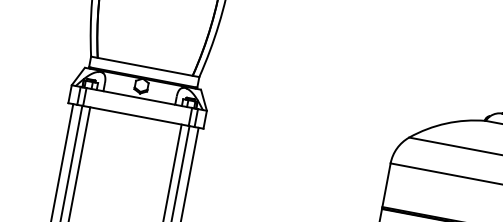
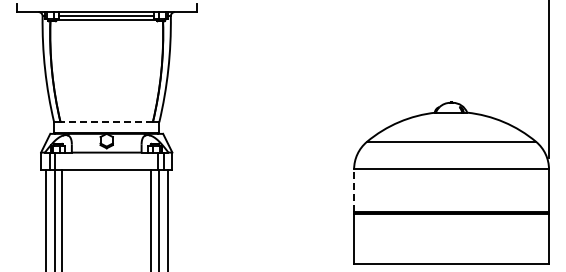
line: (144, 66) -> (106, 122), solid -> dashed
line: (386, 185) -> (354, 190), solid -> dashed

